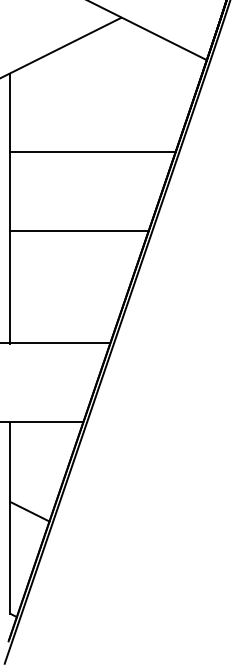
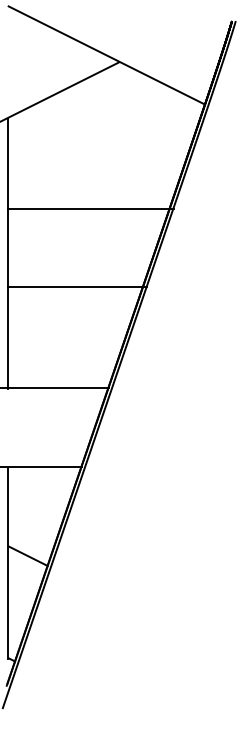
line: (92, 152) -> (90, 208), moved
line: (78, 231) -> (76, 286), moved

